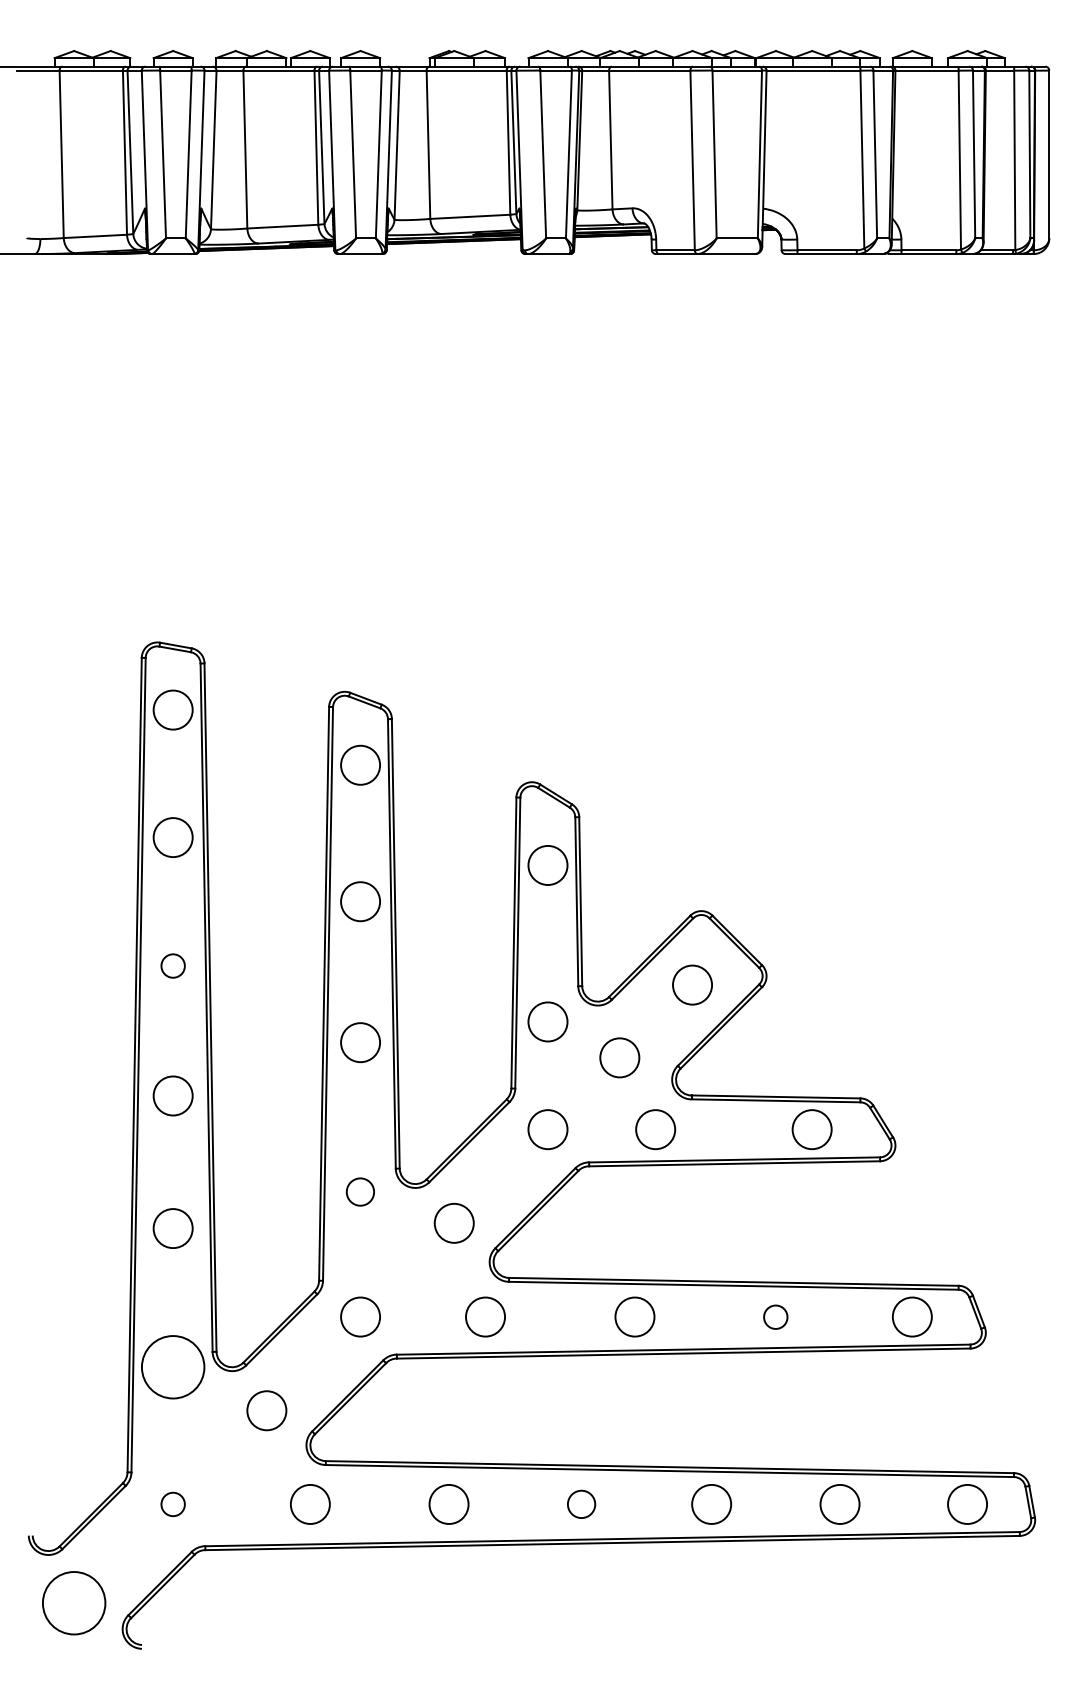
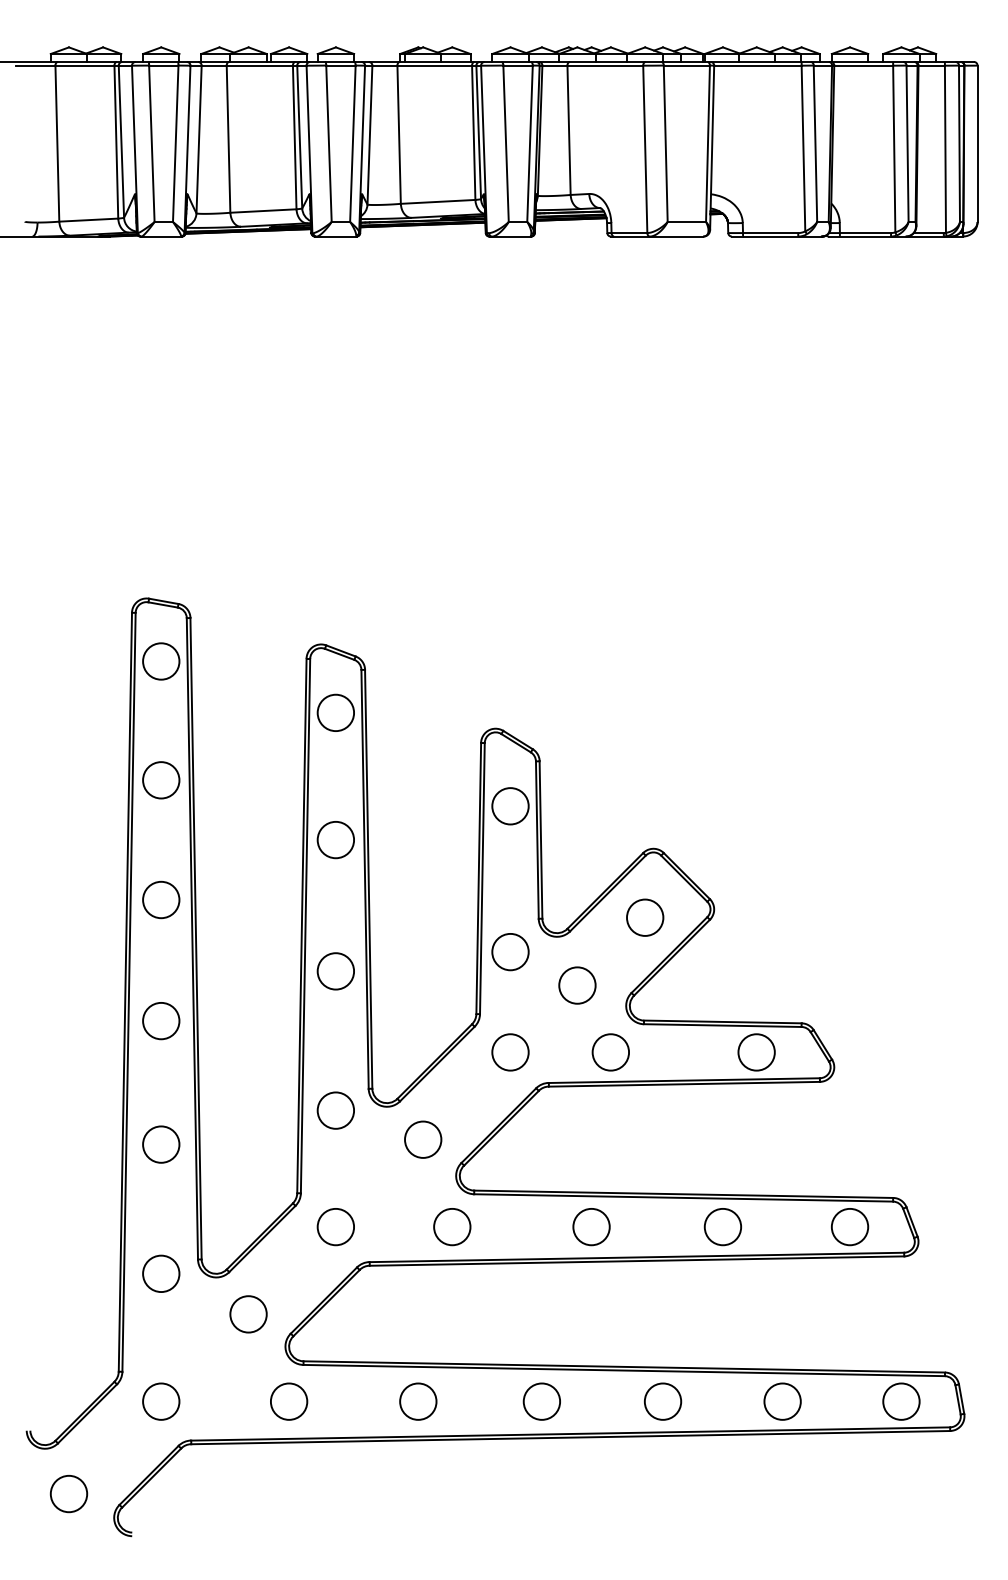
circle: (173, 965) -> (161, 899), size x1.67
circle: (360, 1191) -> (335, 1110), size x1.43
circle: (775, 1317) -> (722, 1227), size x1.67
circle: (173, 1366) -> (161, 1273), size x0.62
circle: (173, 1504) -> (161, 1401), size x1.67
circle: (581, 1504) -> (541, 1401), size x1.43
circle: (73, 1604) -> (68, 1494), size x0.62

